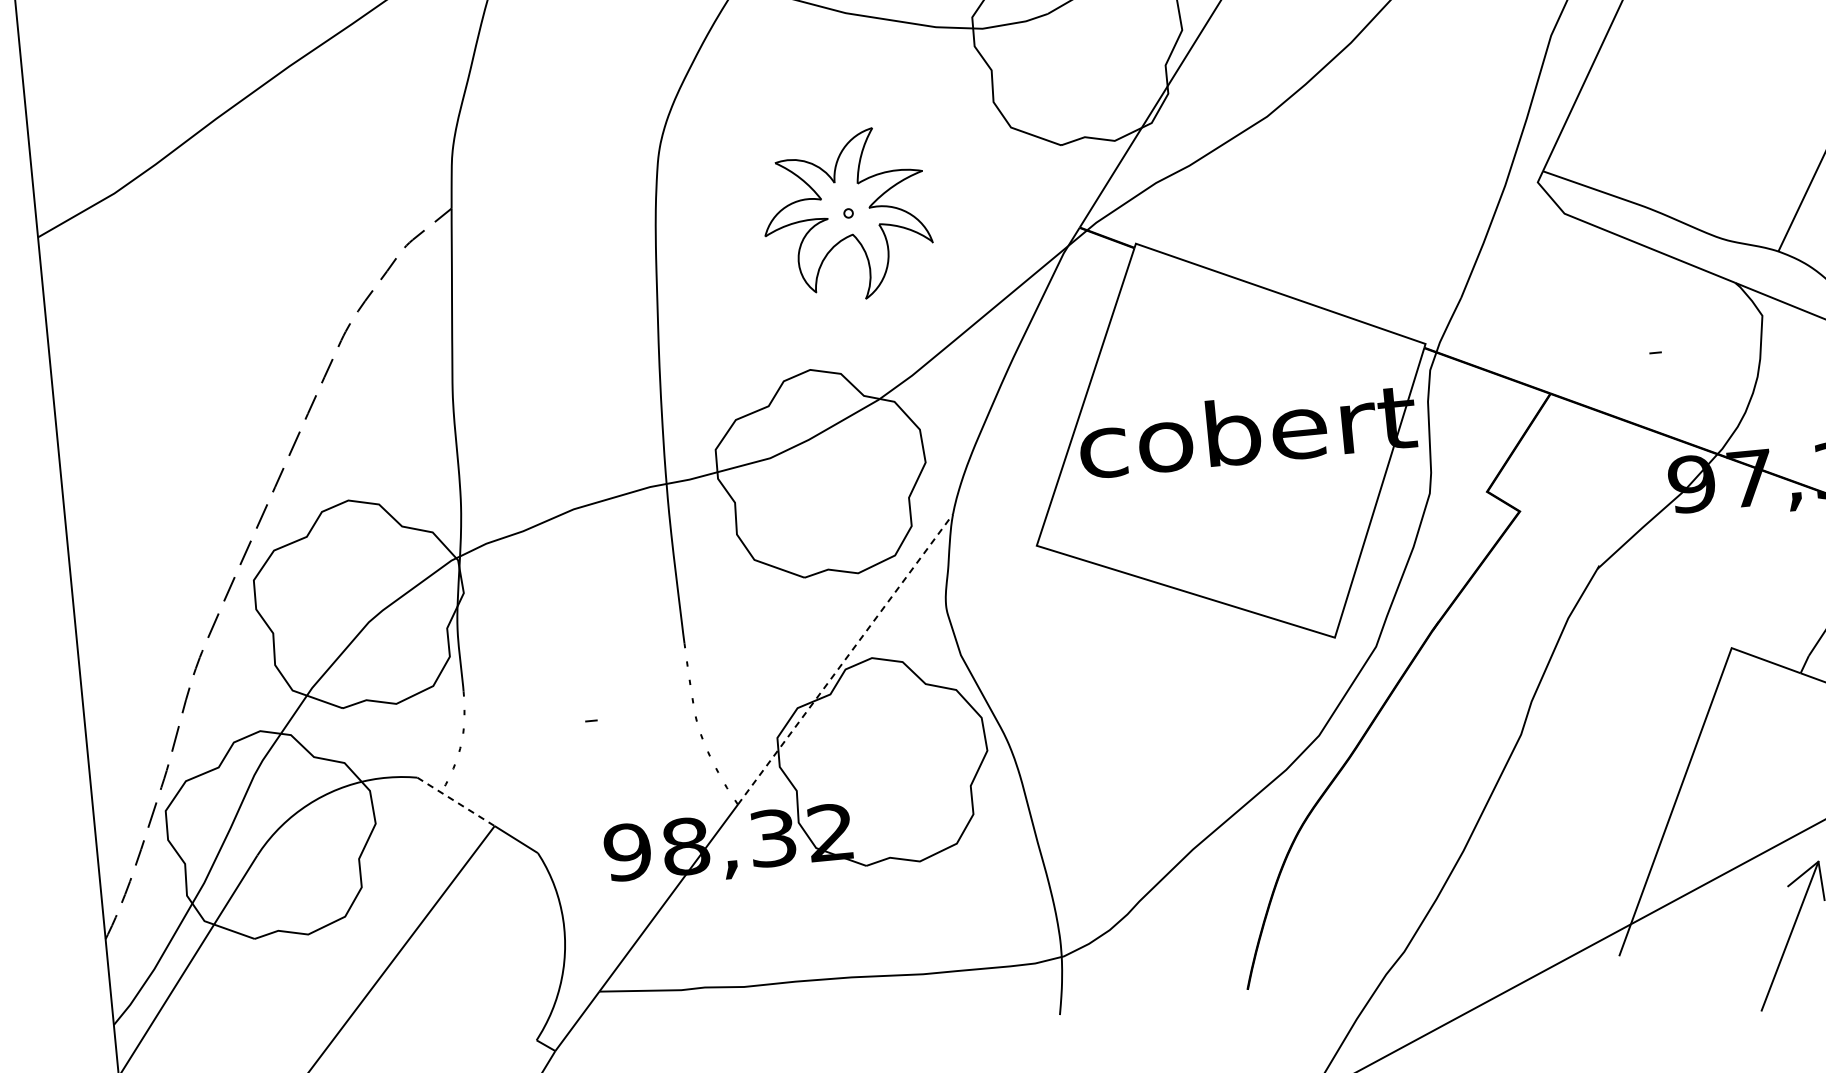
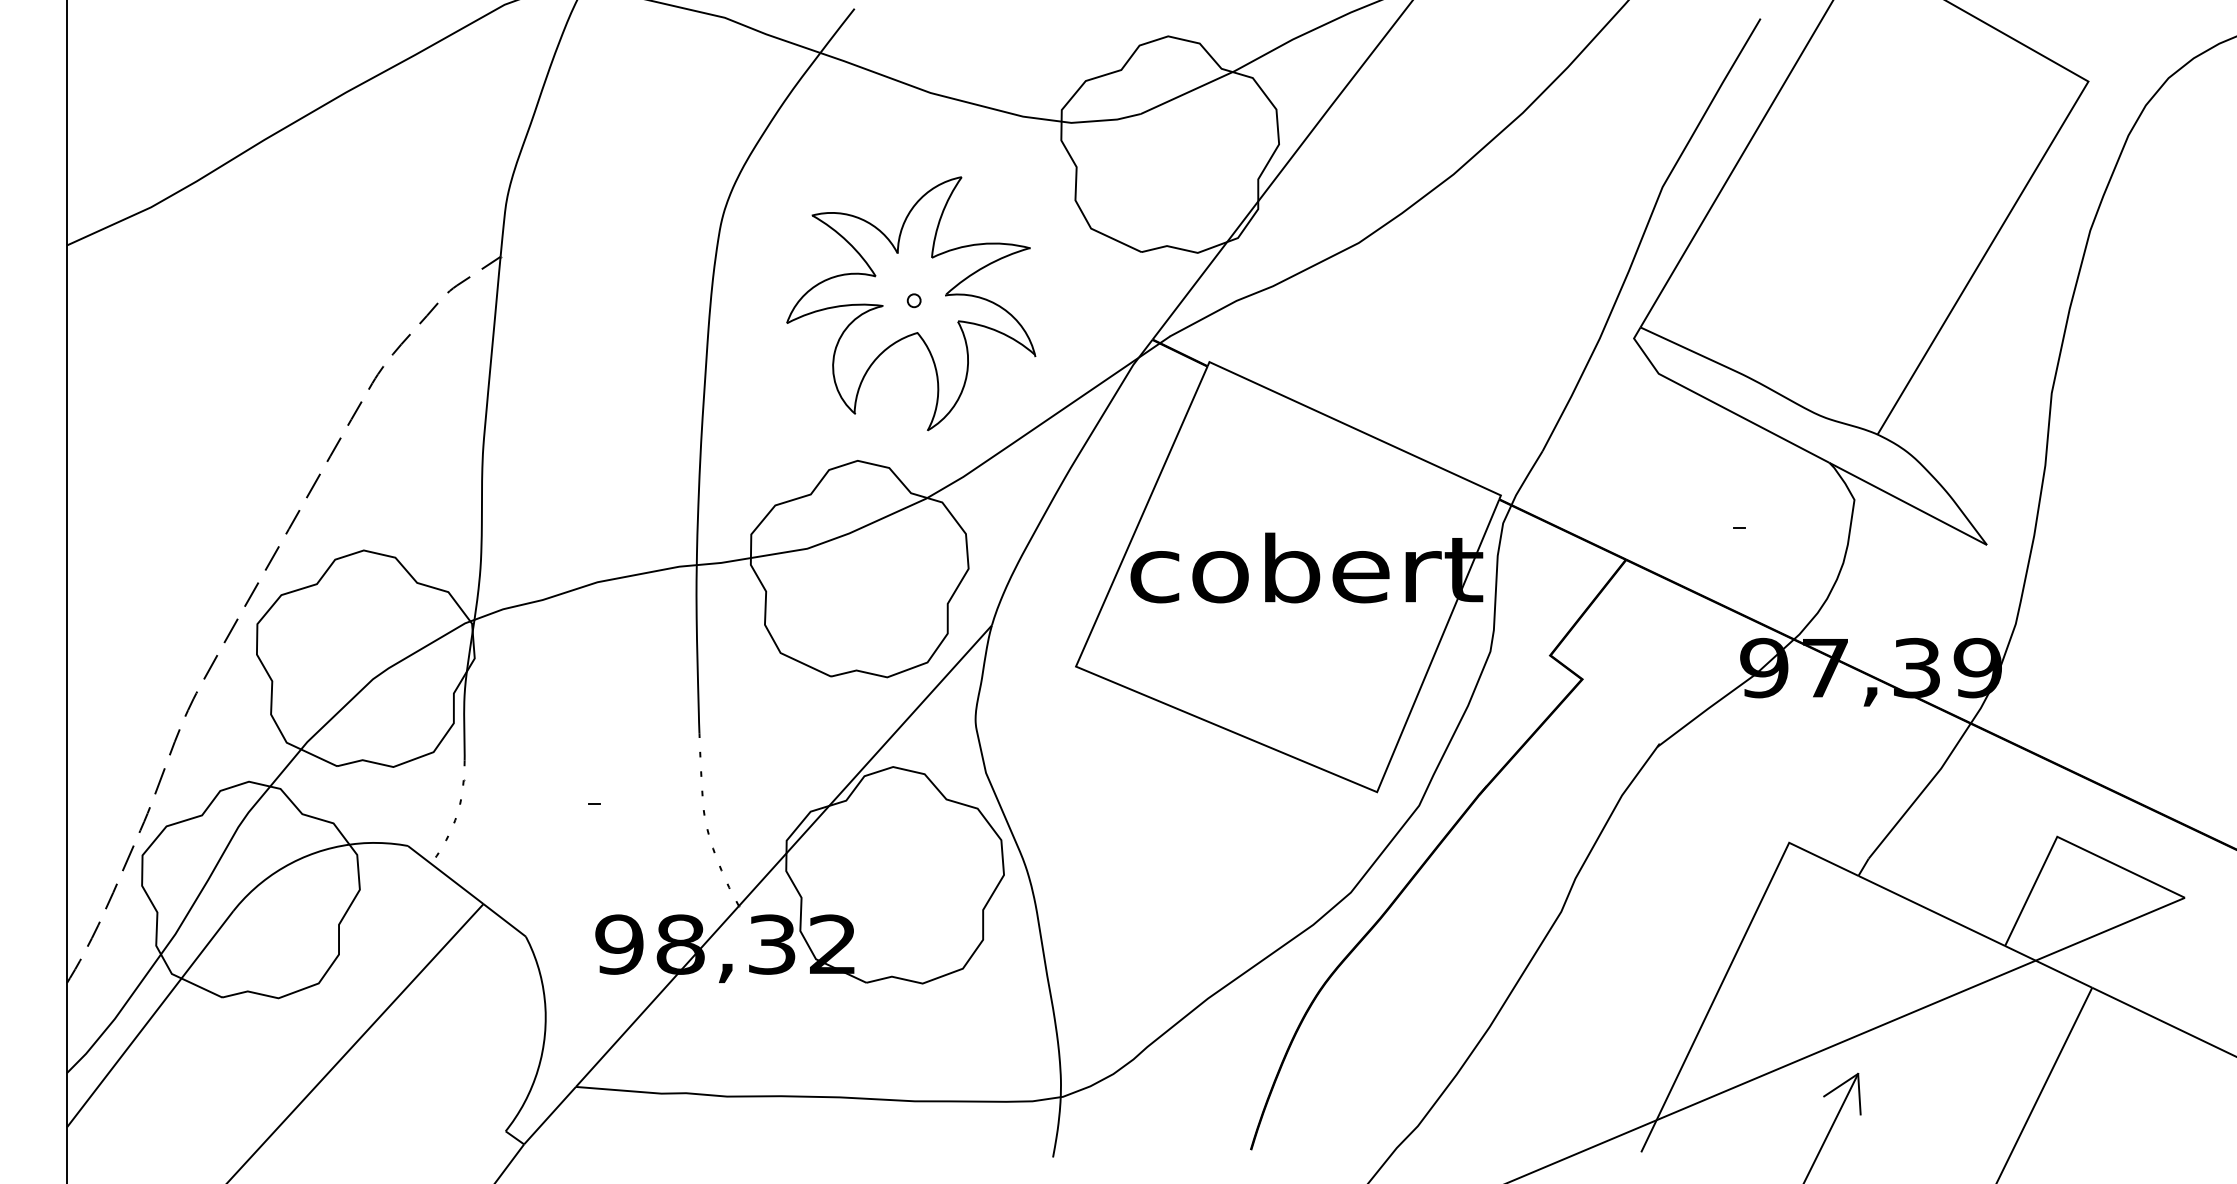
part: (846, 215) -> (911, 303), size x1.43
line: (845, 659) -> (865, 765), dashed -> solid
line: (455, 802) -> (445, 875), dashed -> solid

